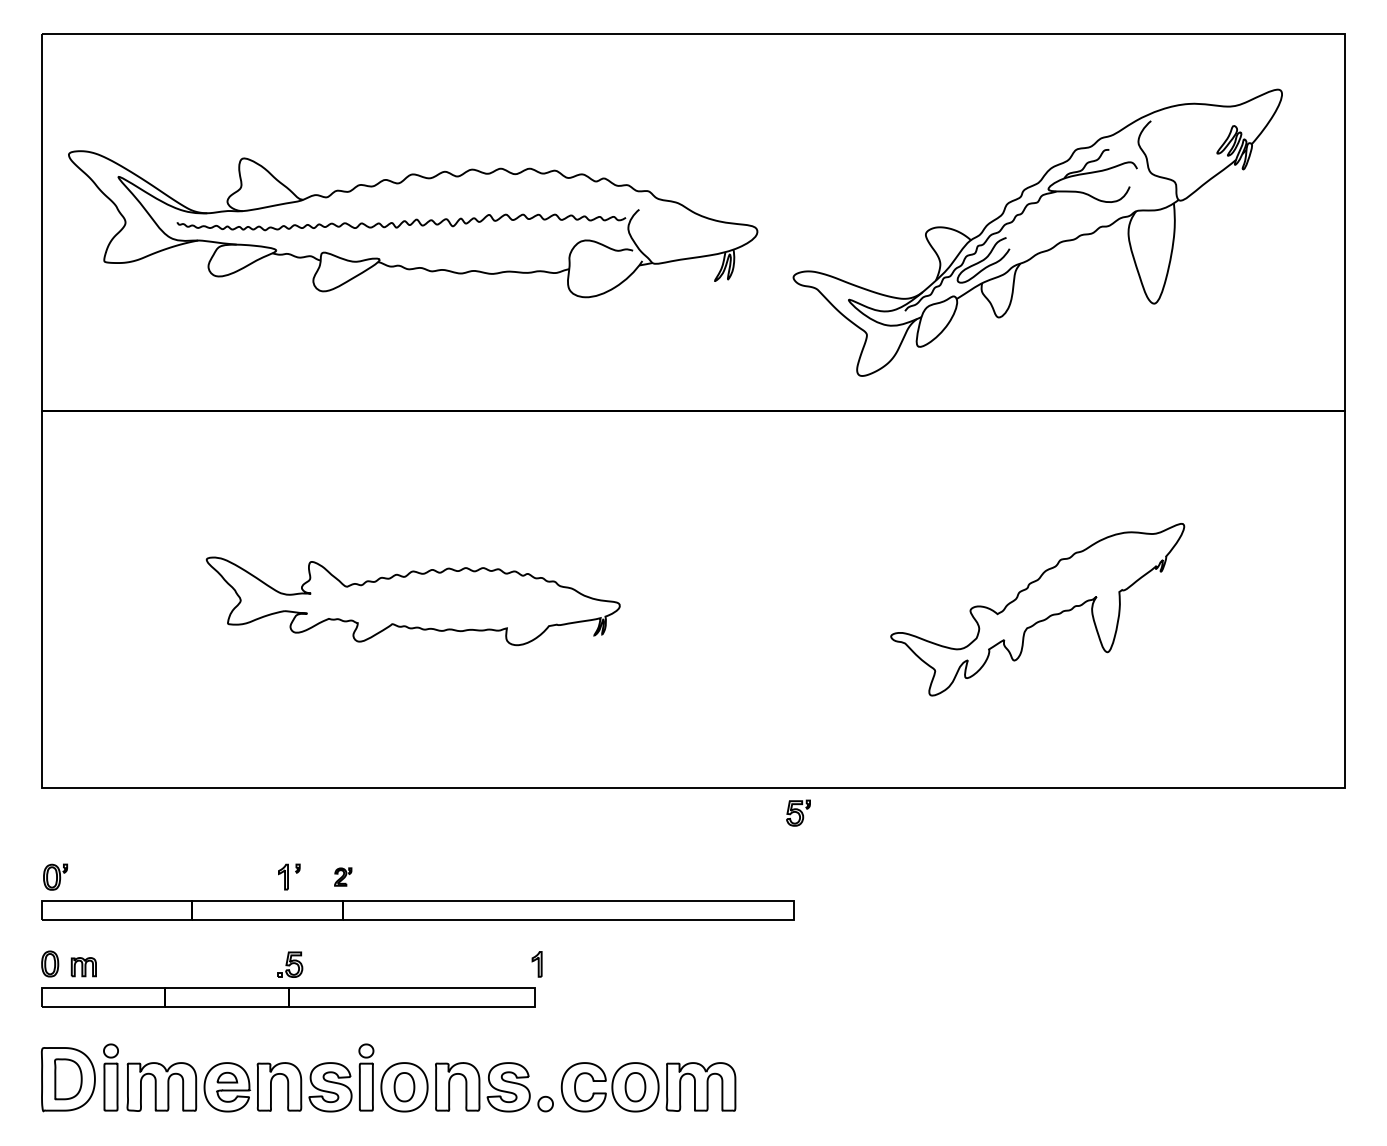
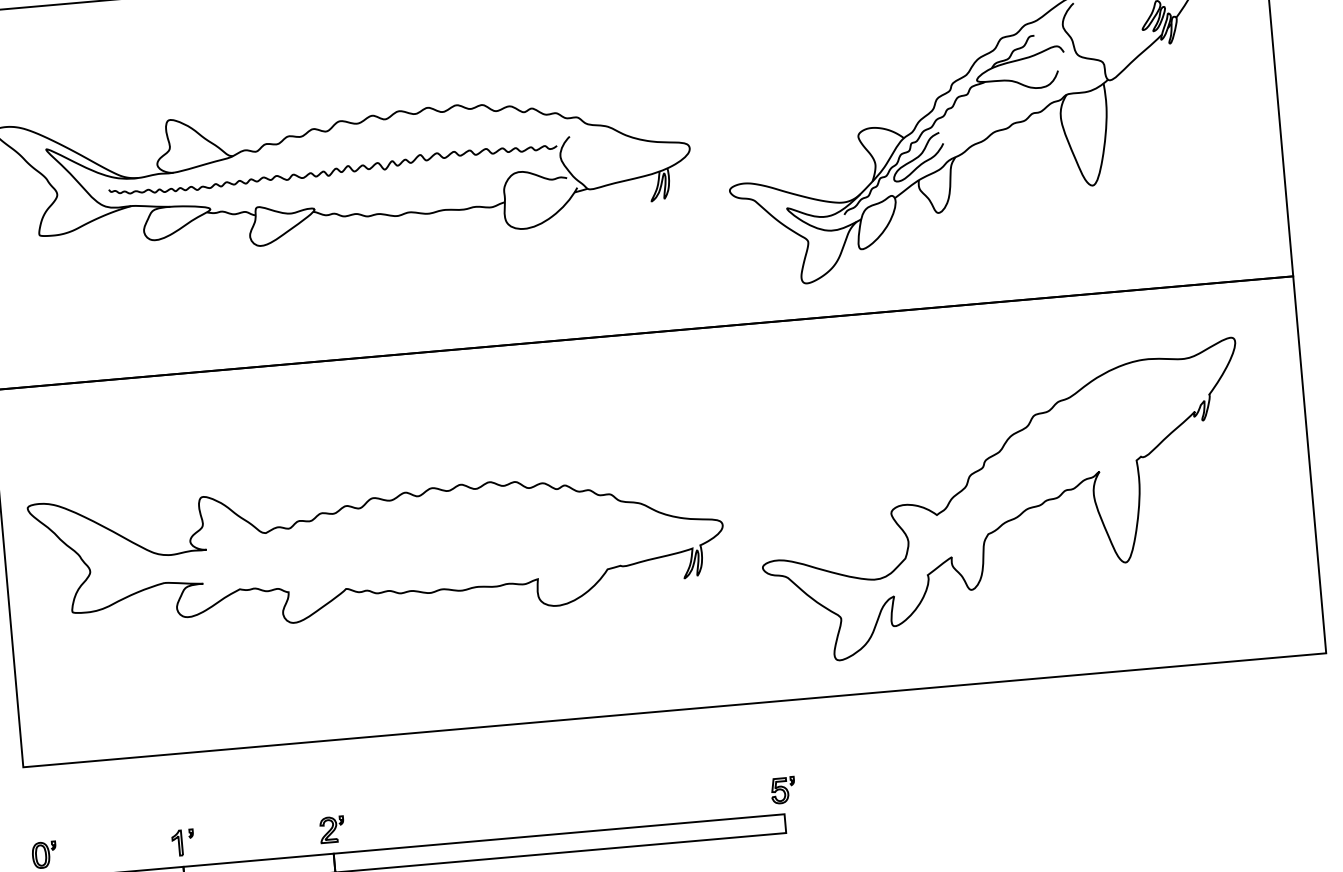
part: (413, 601) -> (378, 548), size x1.67
part: (1037, 609) -> (1002, 501), size x1.67
part: (798, 812) -> (783, 789), moved
part: (289, 876) -> (183, 842), moved
part: (342, 876) -> (331, 829), size x1.43

